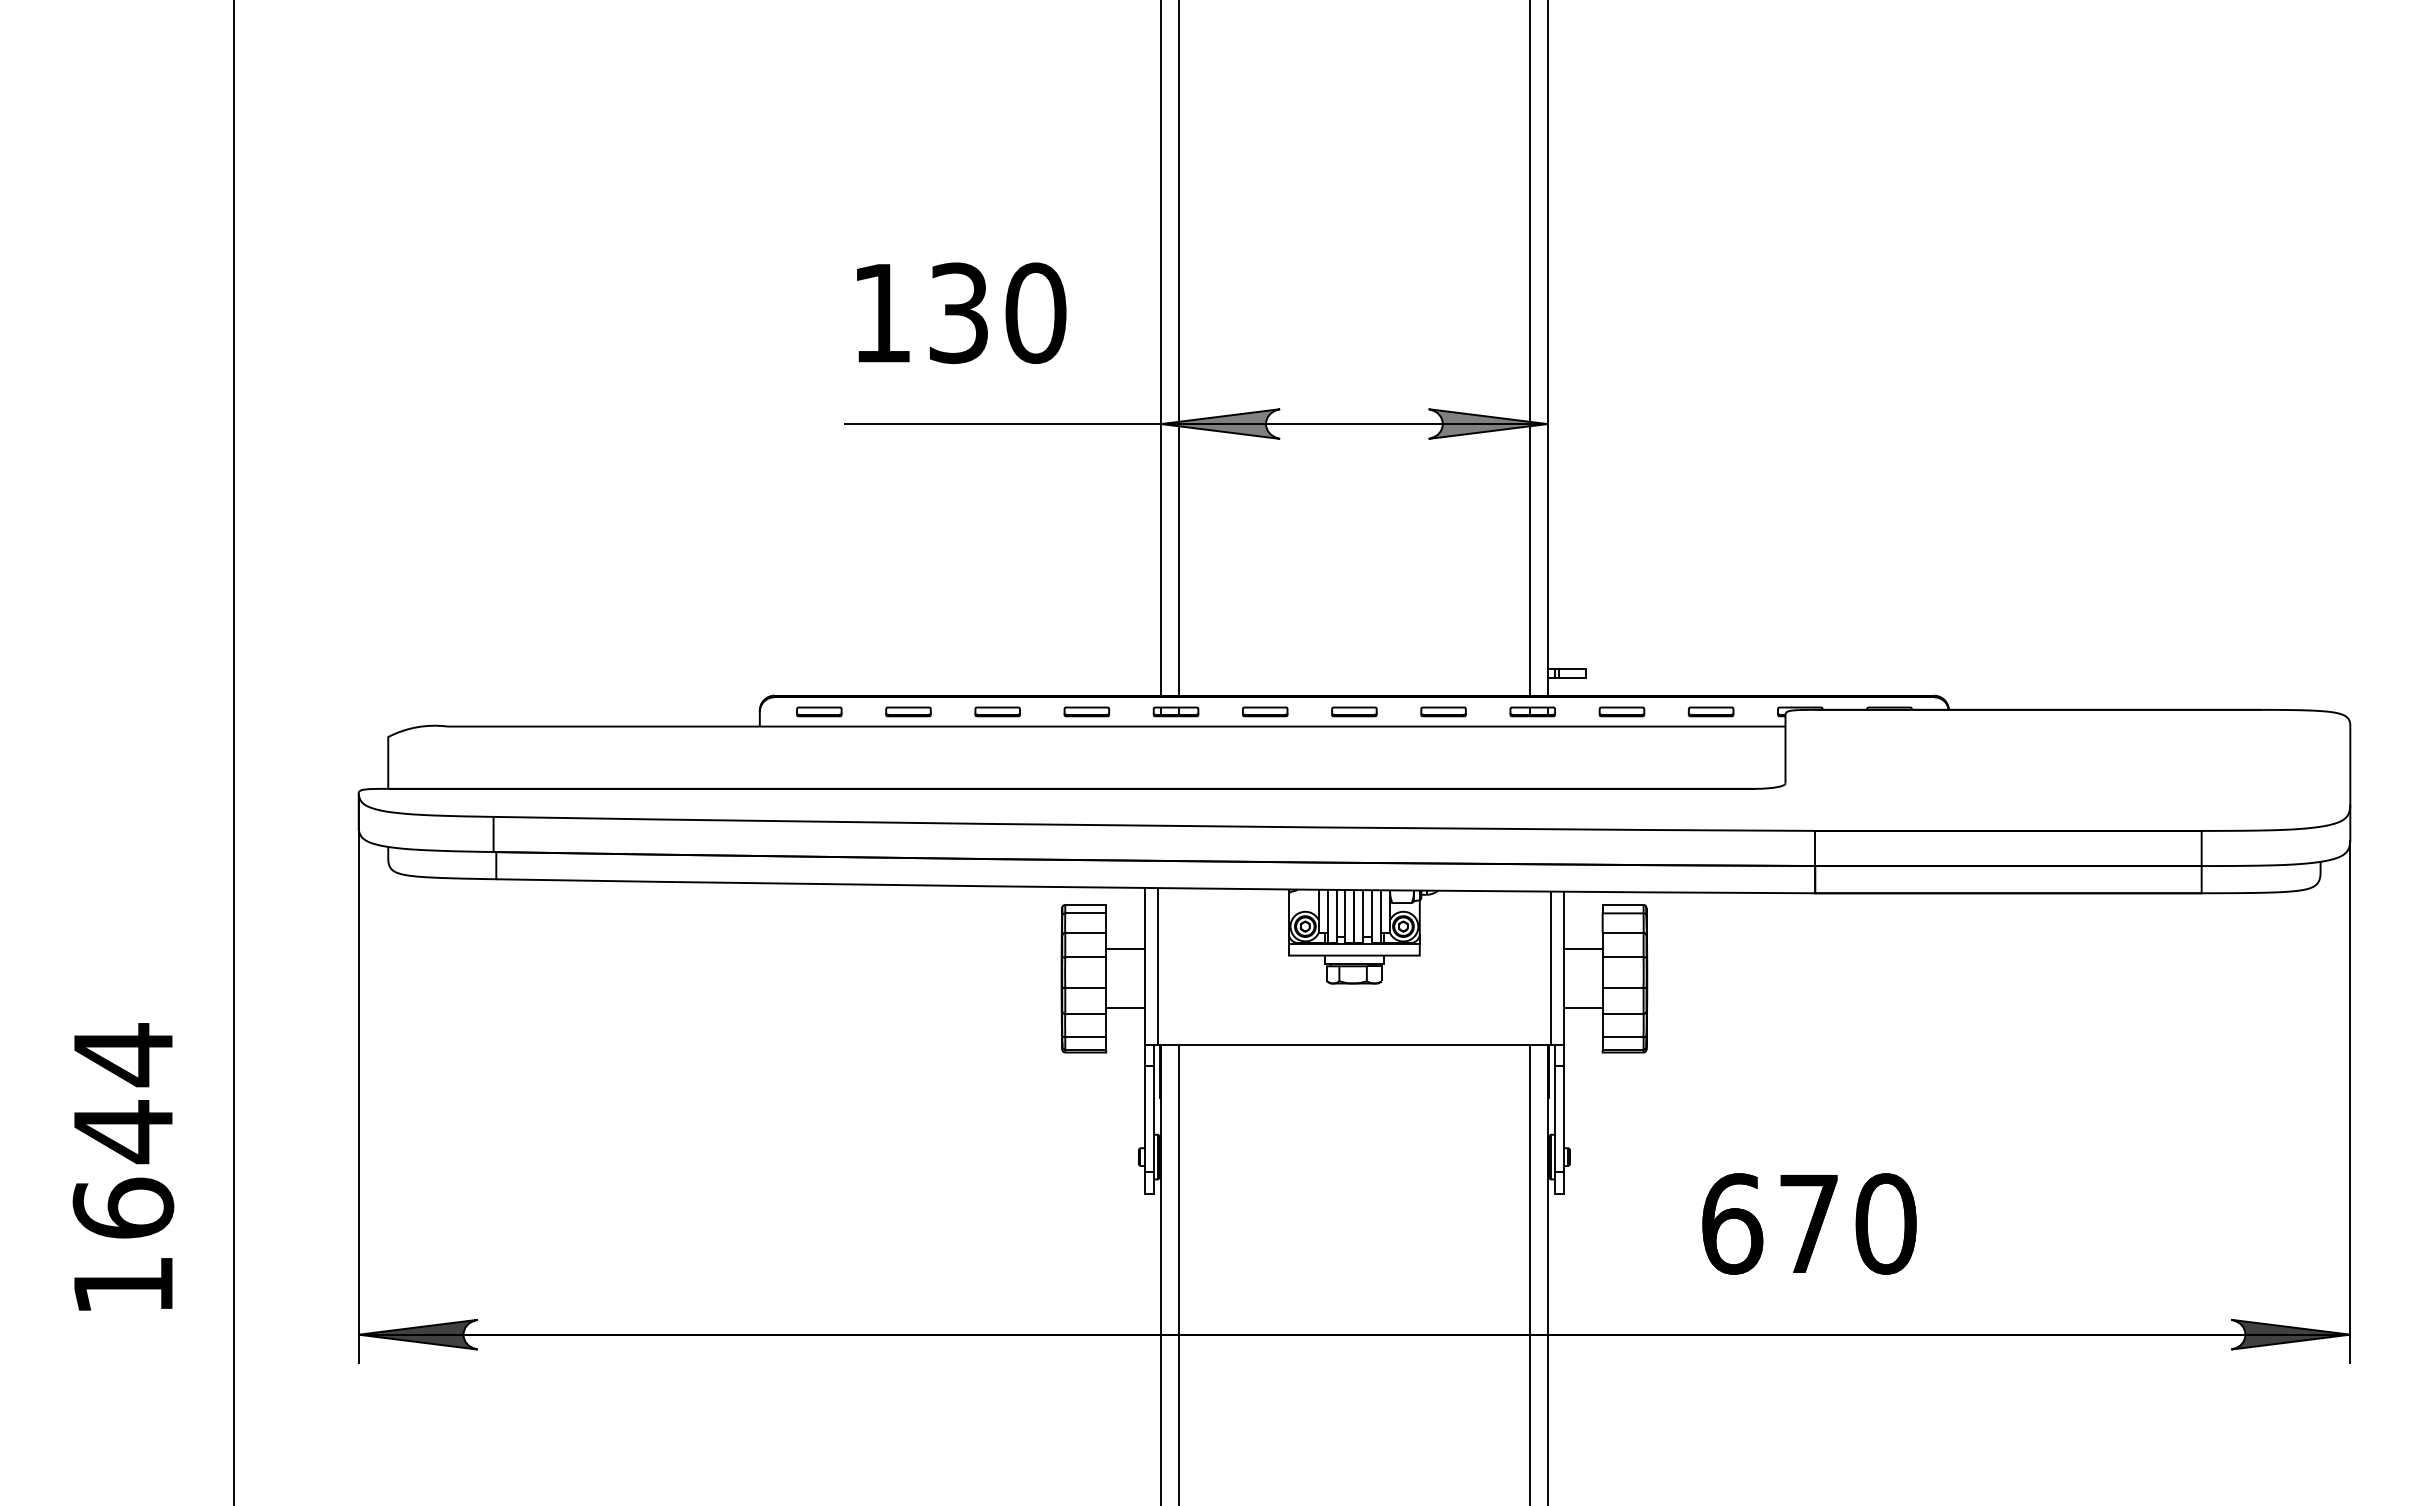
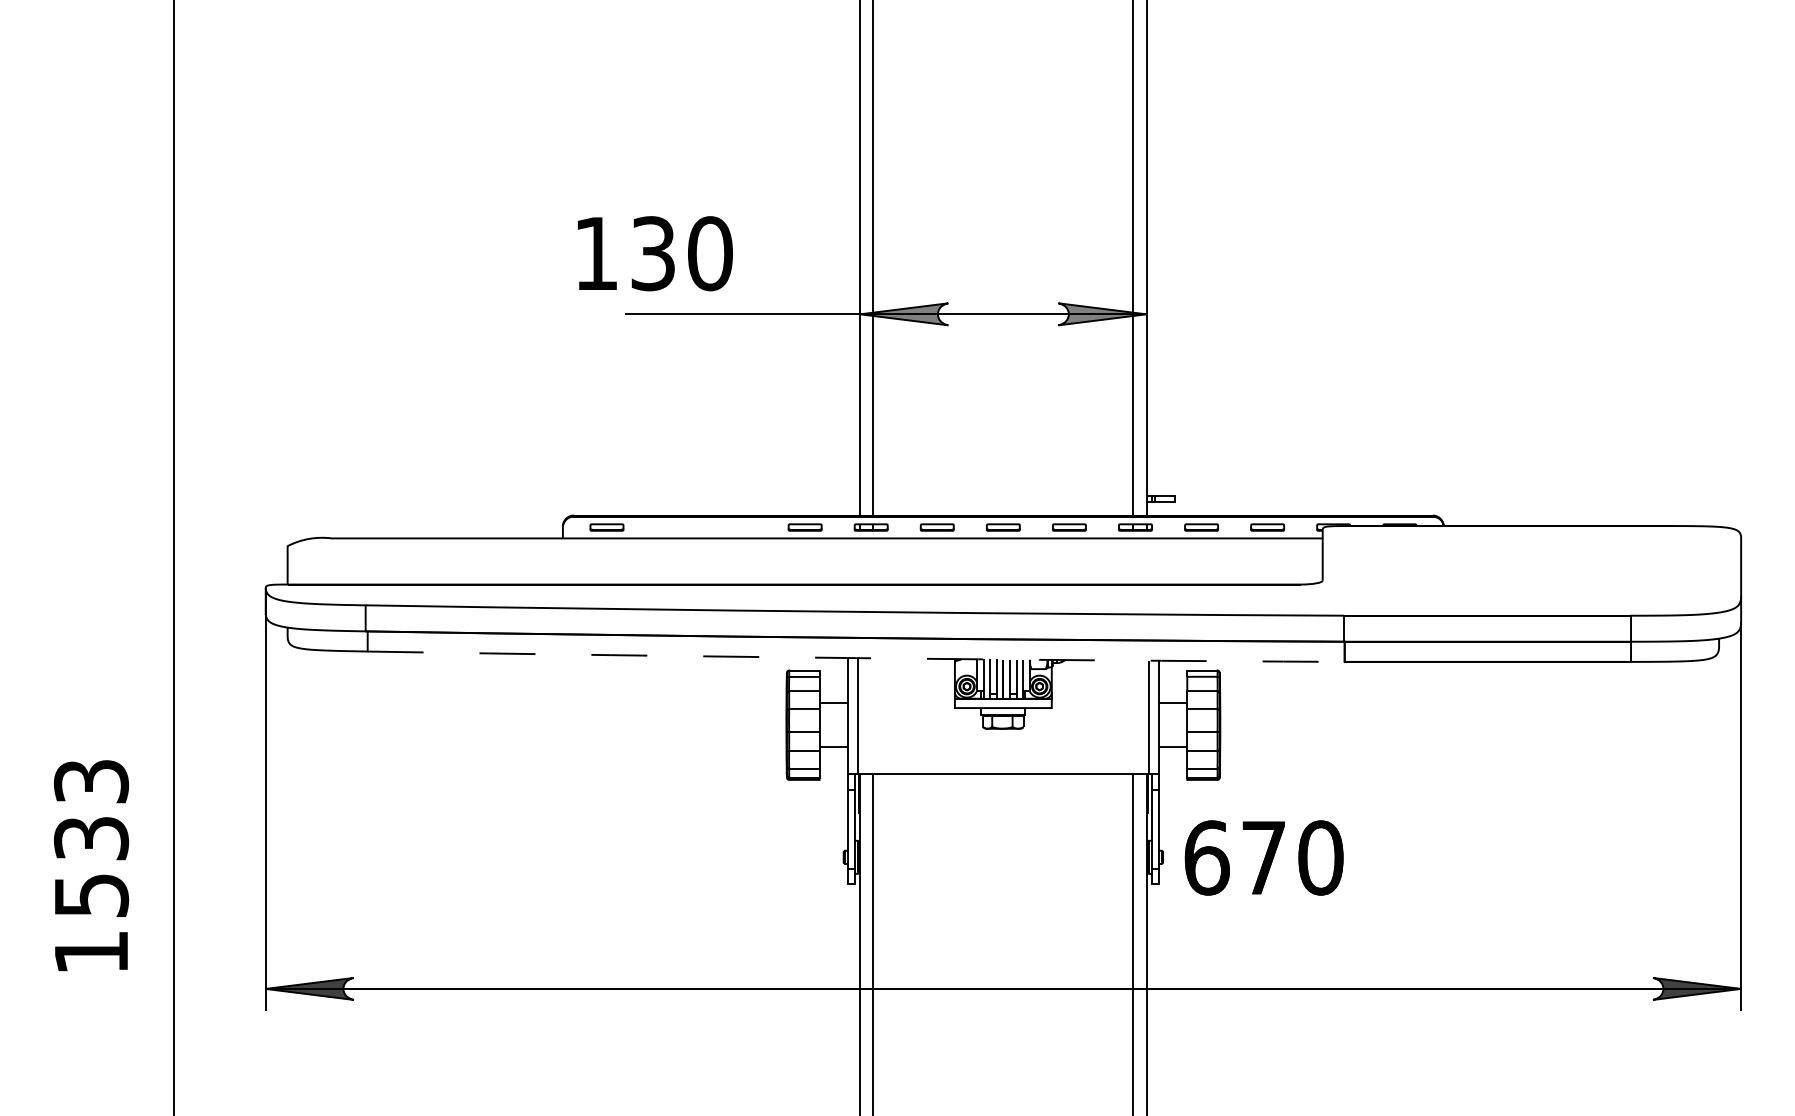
text: (961, 312) -> (655, 253), moved
part: (908, 711) -> (673, 527), removed
part: (997, 711) -> (738, 527), removed
arc: (1155, 888) -> (856, 658), solid -> dashed
text: (123, 1130) -> (91, 837), 1644 -> 1533
text: (1809, 1223) -> (1264, 857), moved

